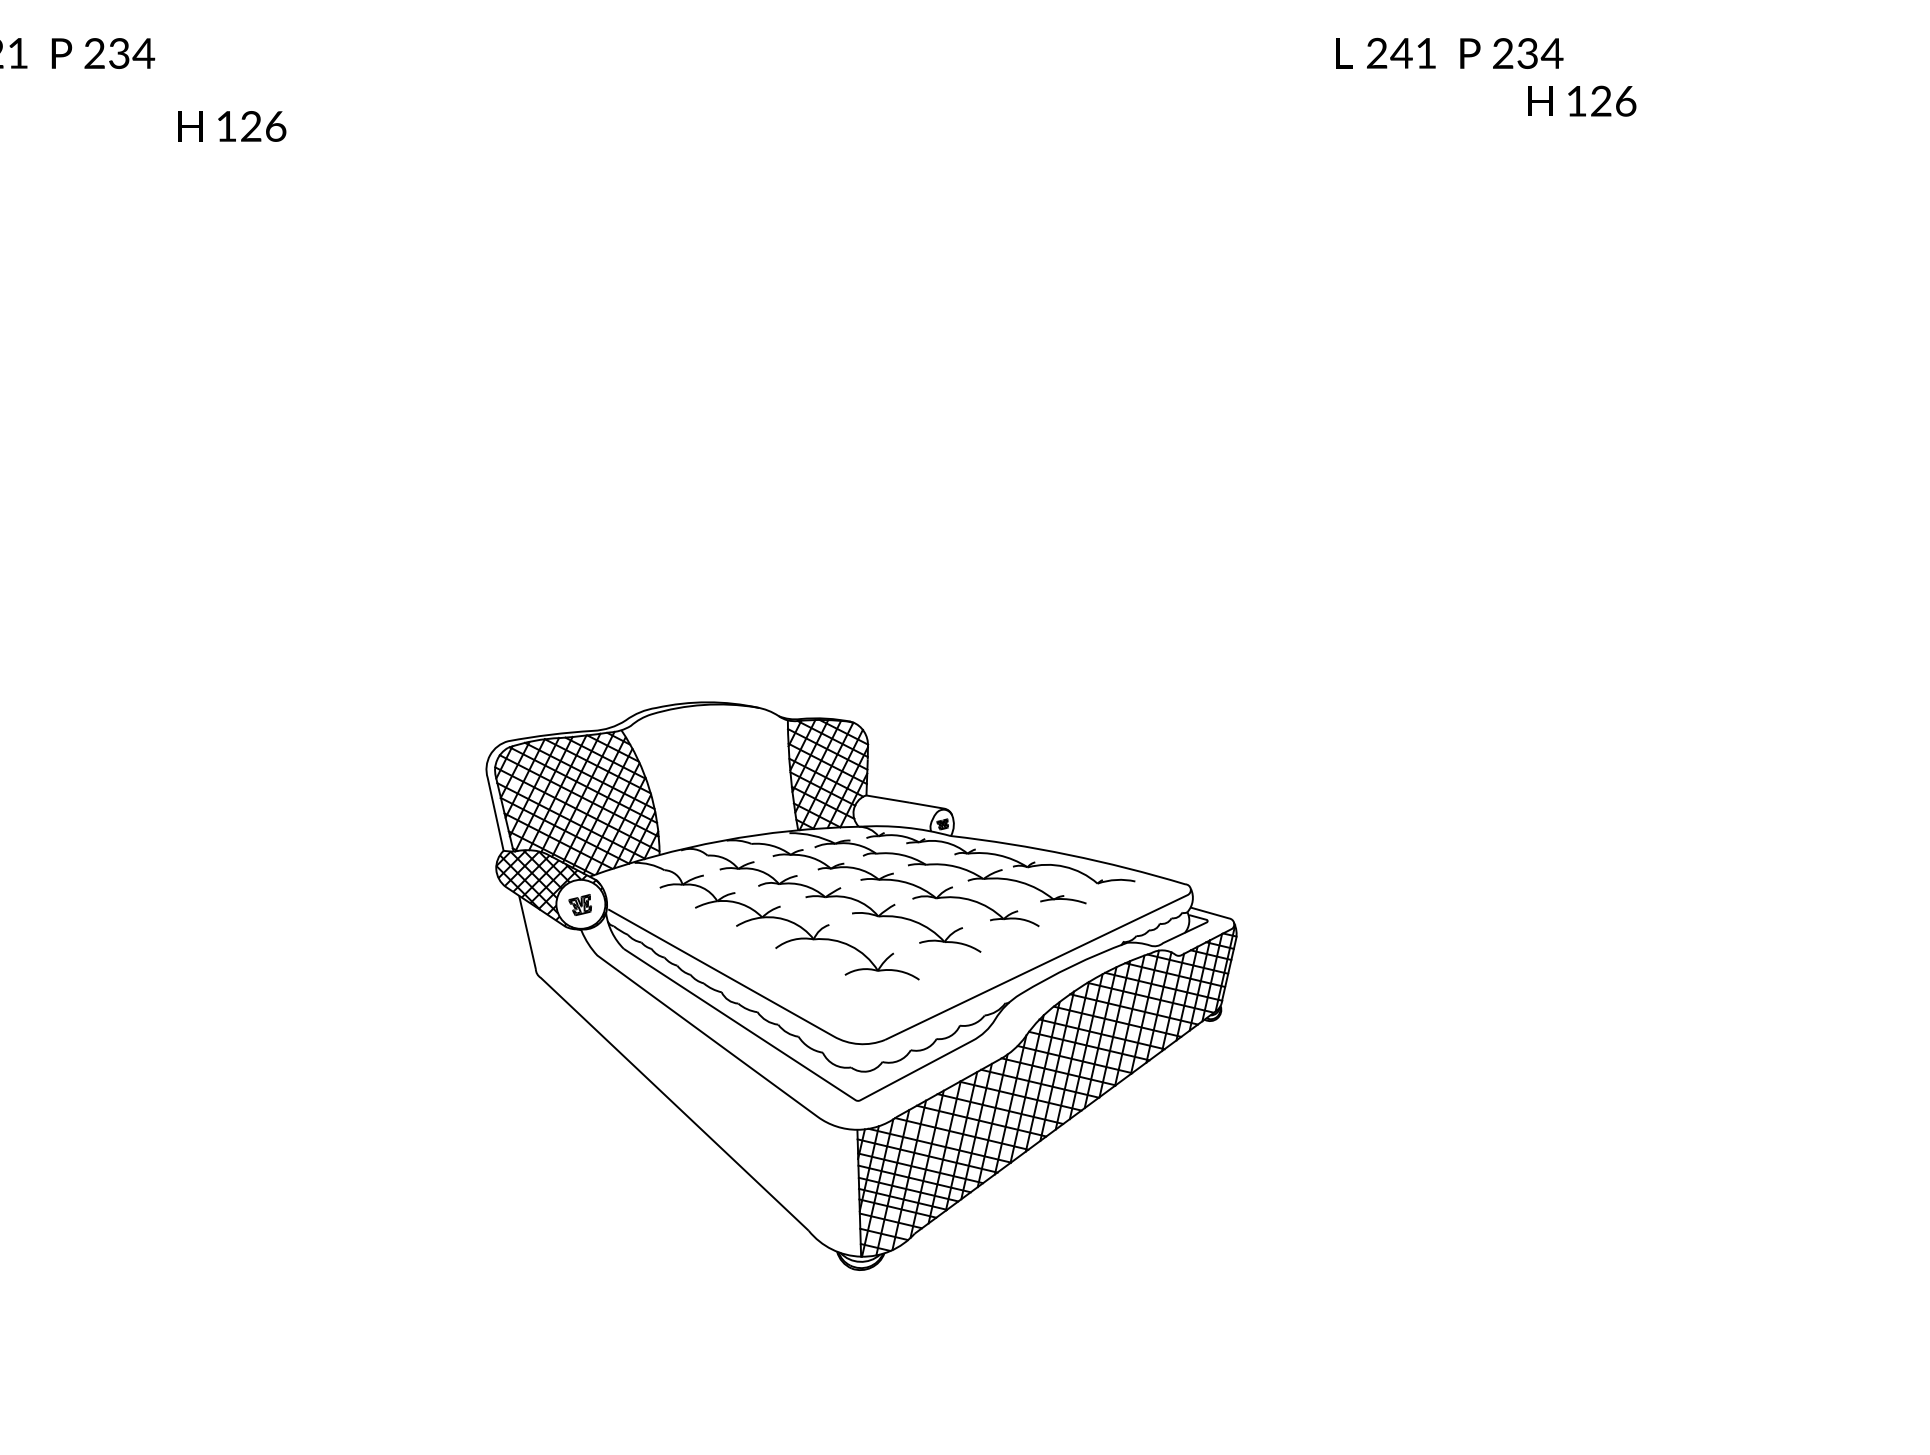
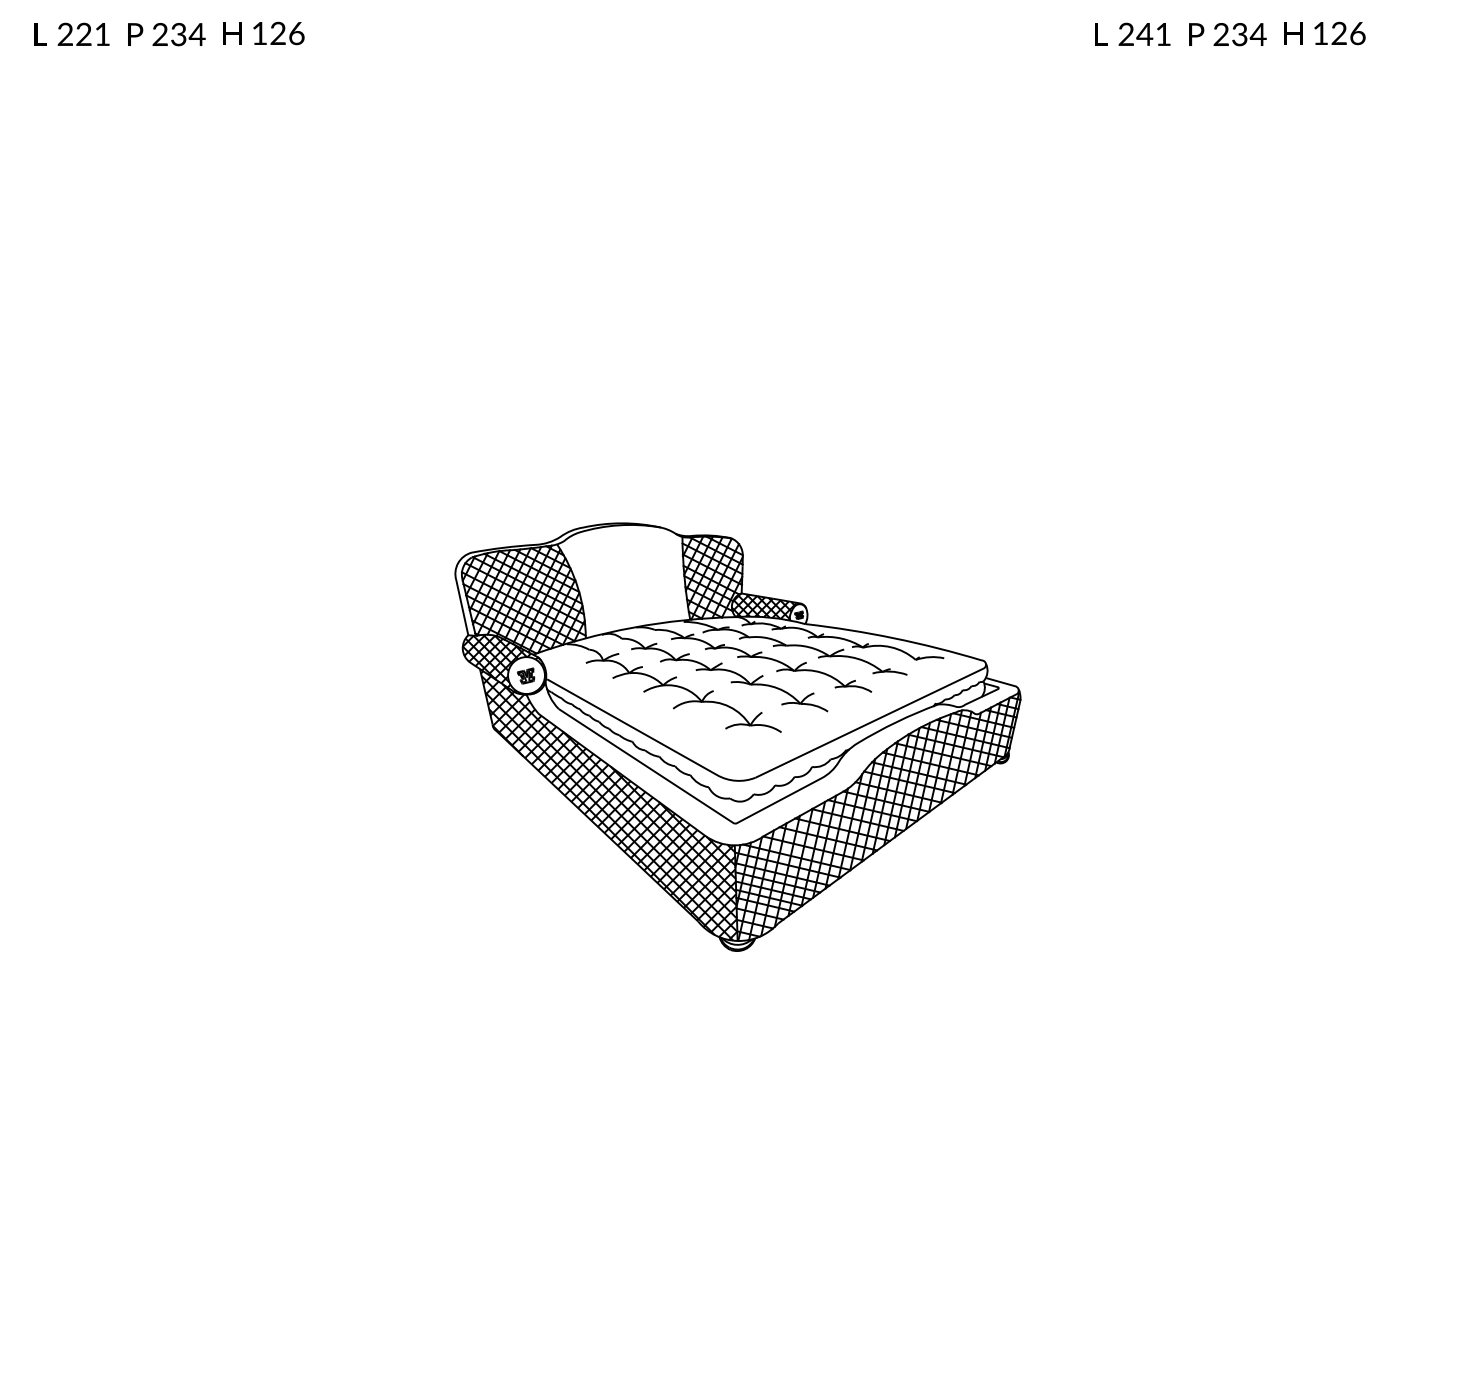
text: (1581, 101) -> (1324, 33), moved
text: (231, 126) -> (263, 33), moved
hatch: (895, 812) -> (763, 606), added
hatch: (691, 1076) -> (609, 805), added

